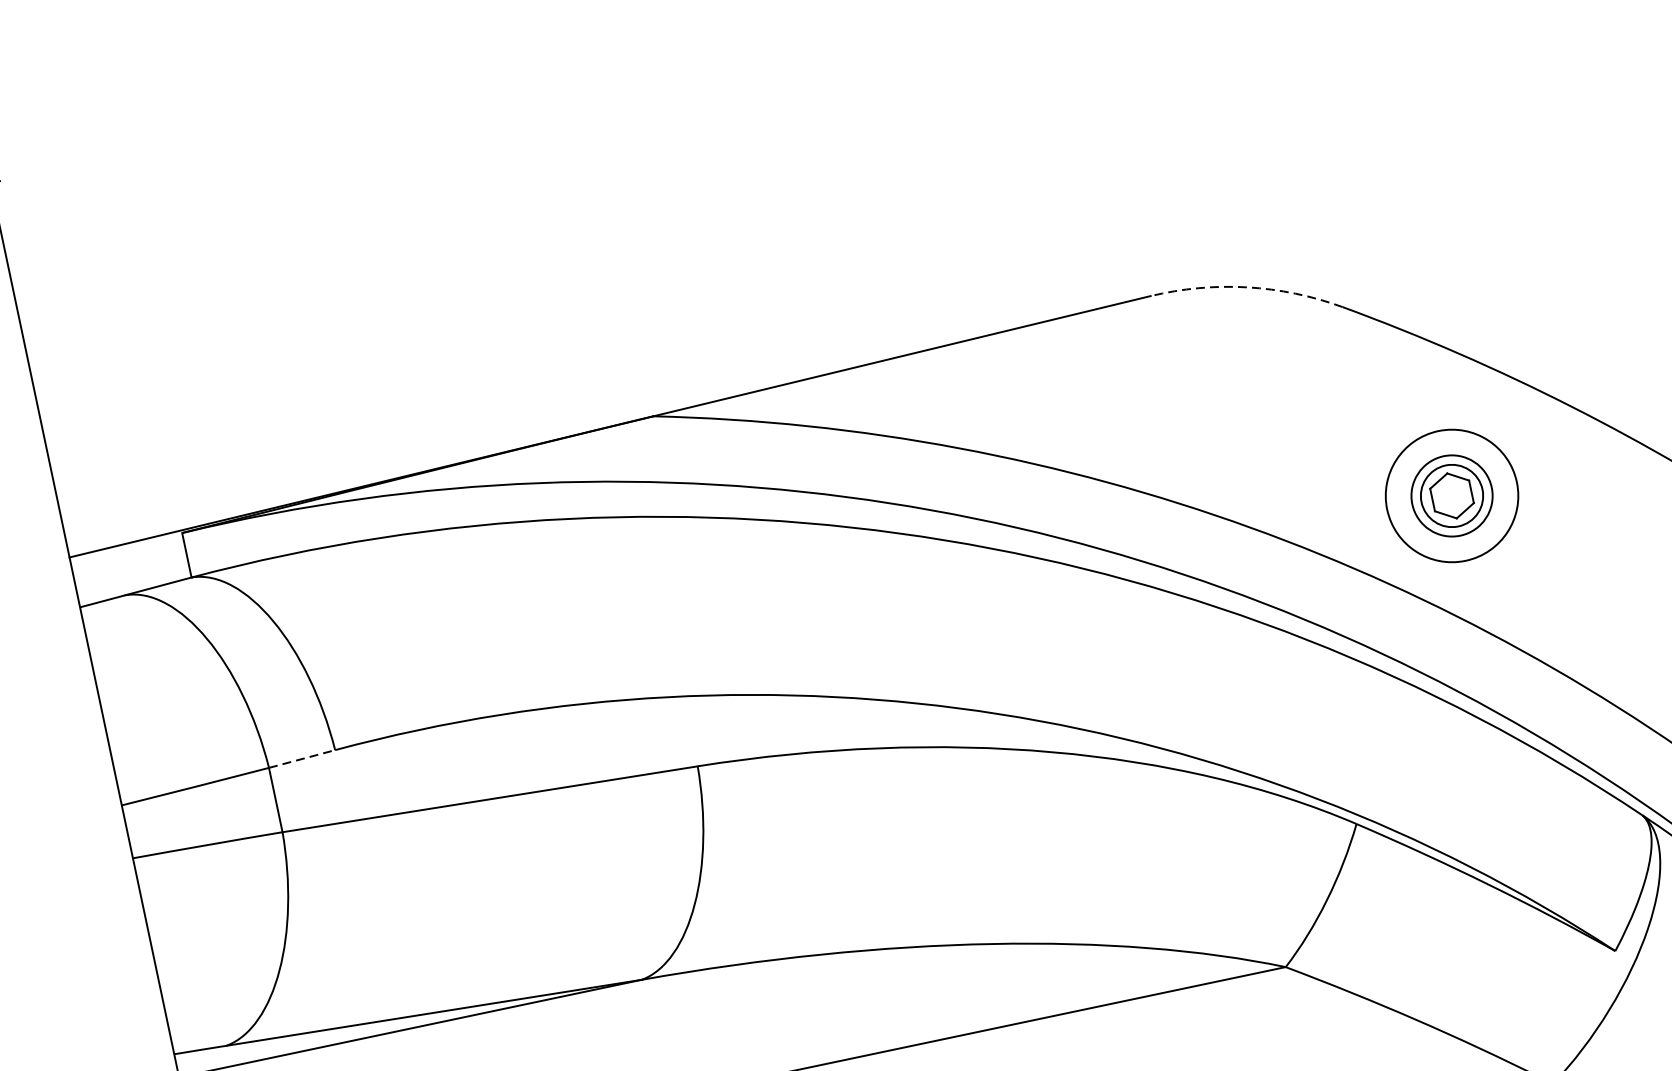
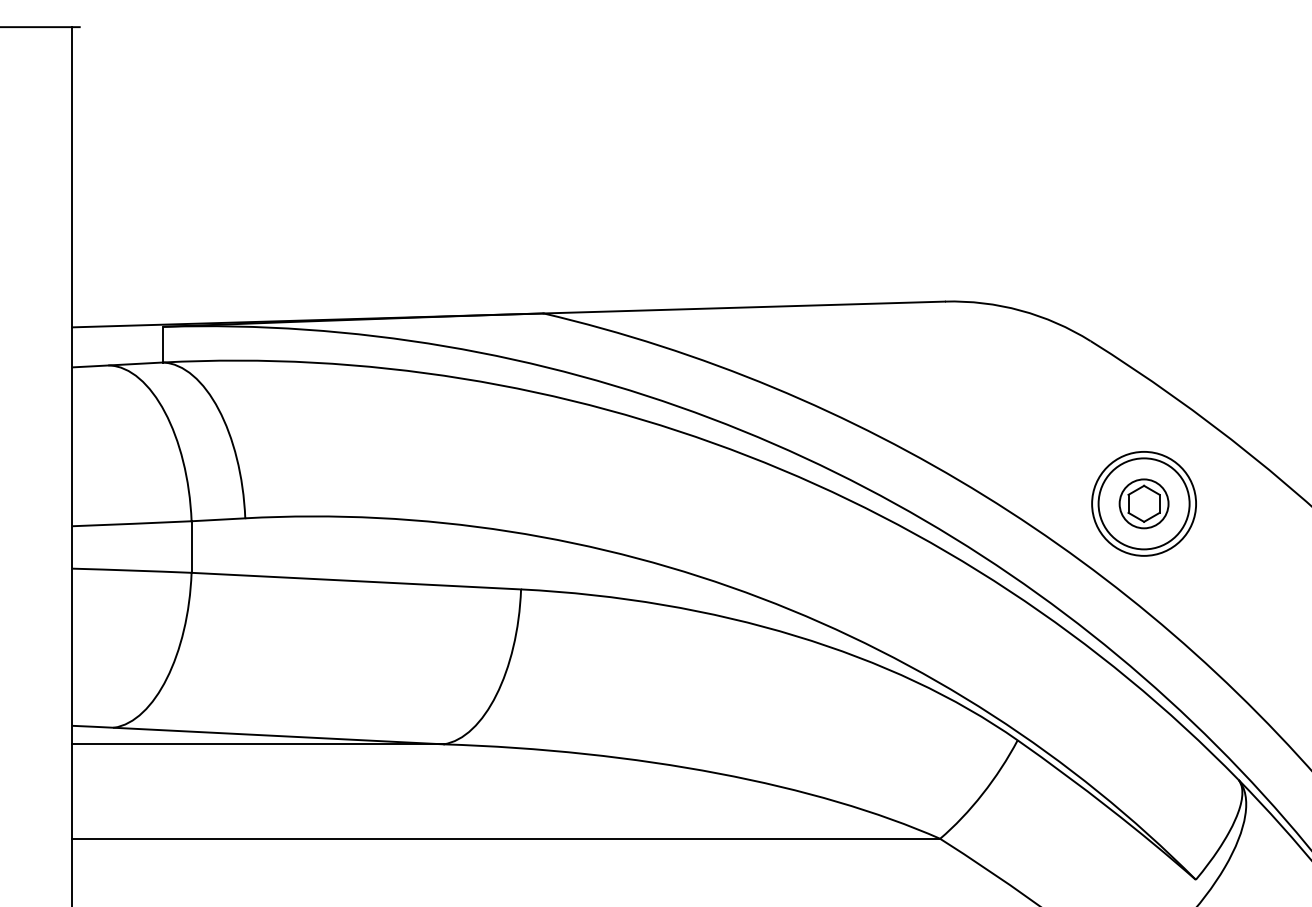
arc: (1247, 287) -> (1020, 310), dashed -> solid
circle: (1451, 495) -> (1143, 503), size x1.43
line: (302, 758) -> (218, 519), dashed -> solid

